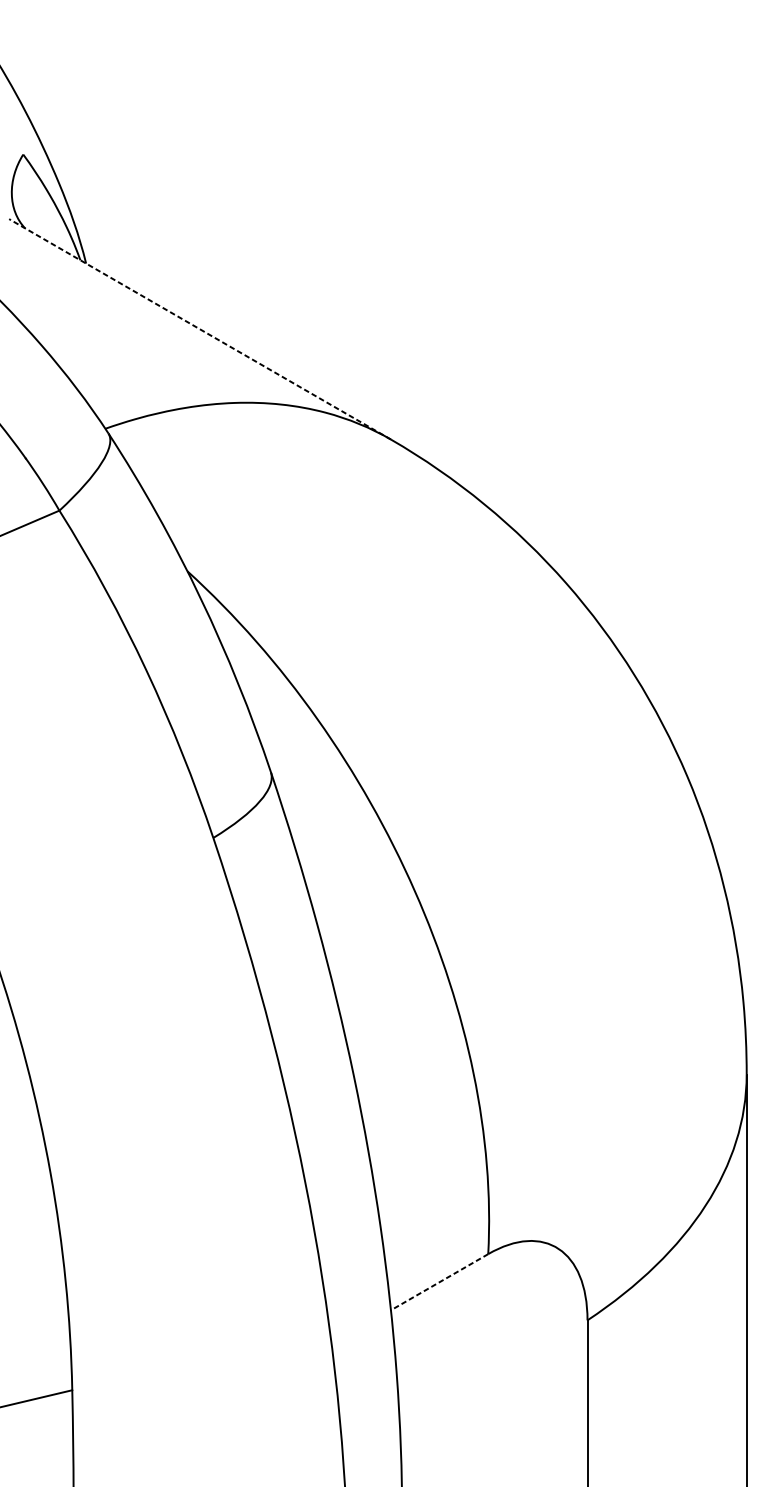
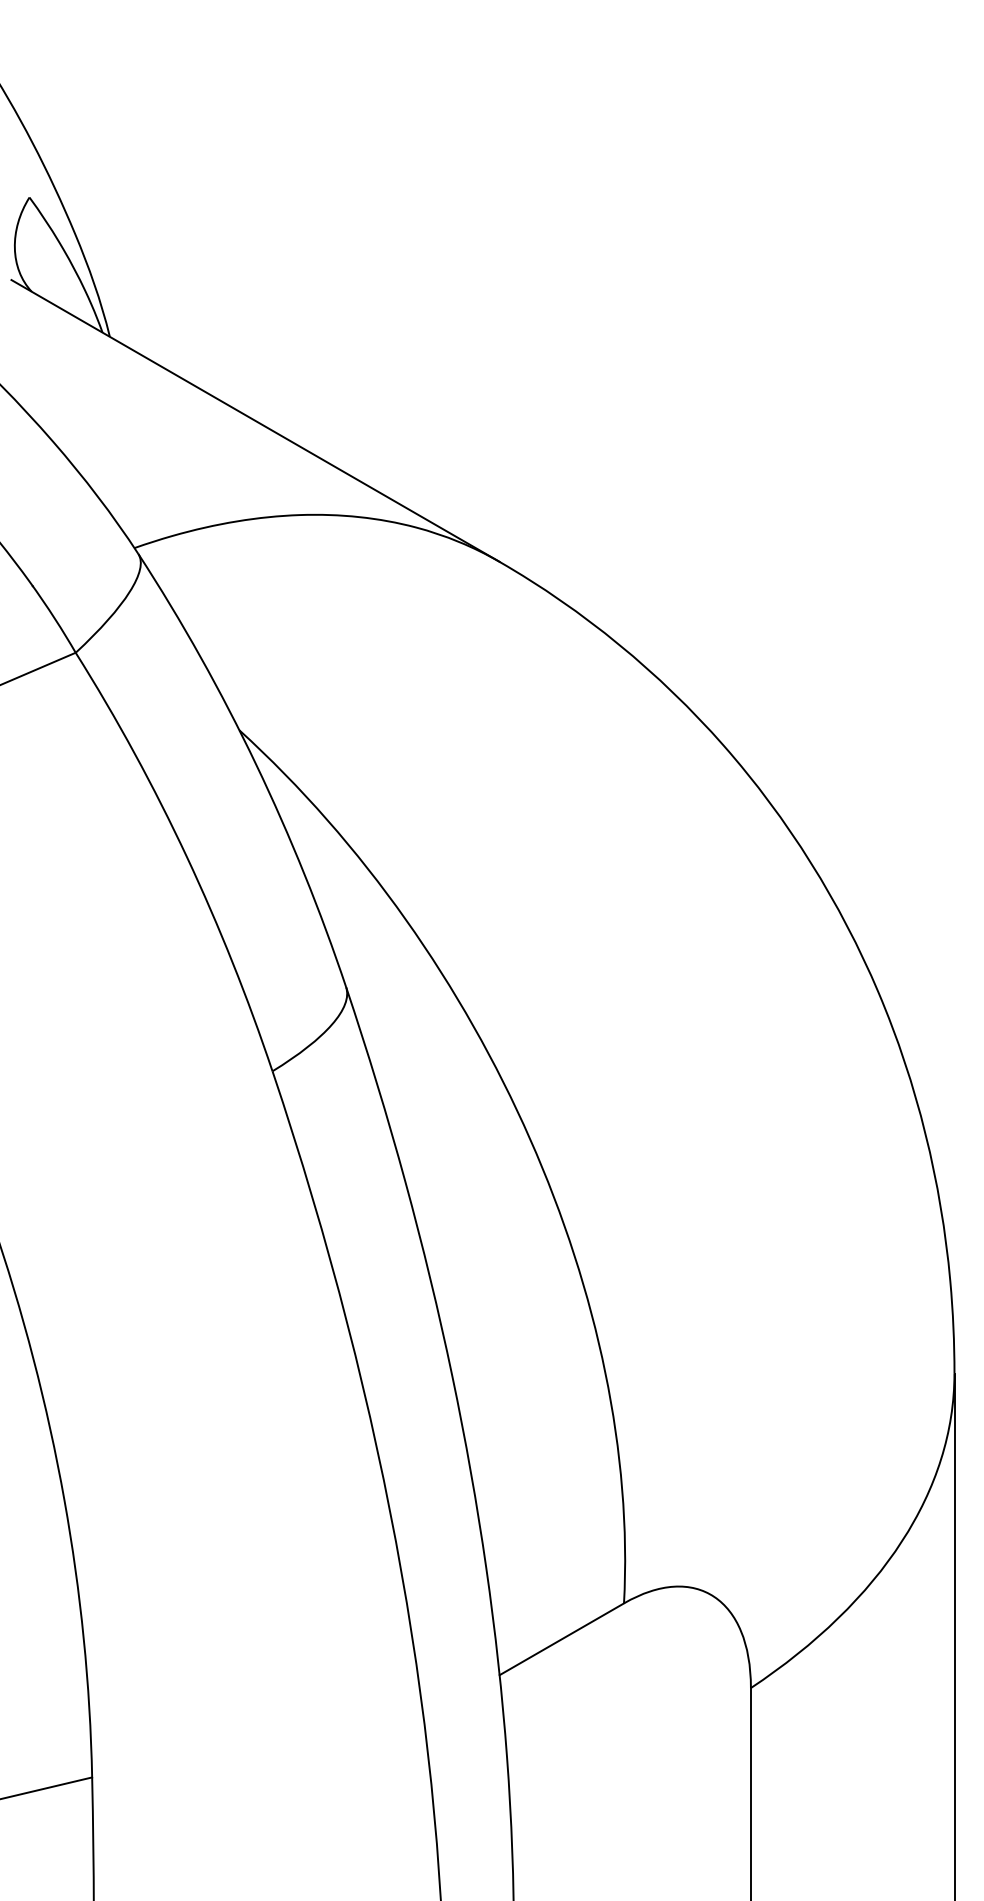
line: (200, 328) -> (255, 420), dashed -> solid
line: (439, 1282) -> (561, 1639), dashed -> solid

